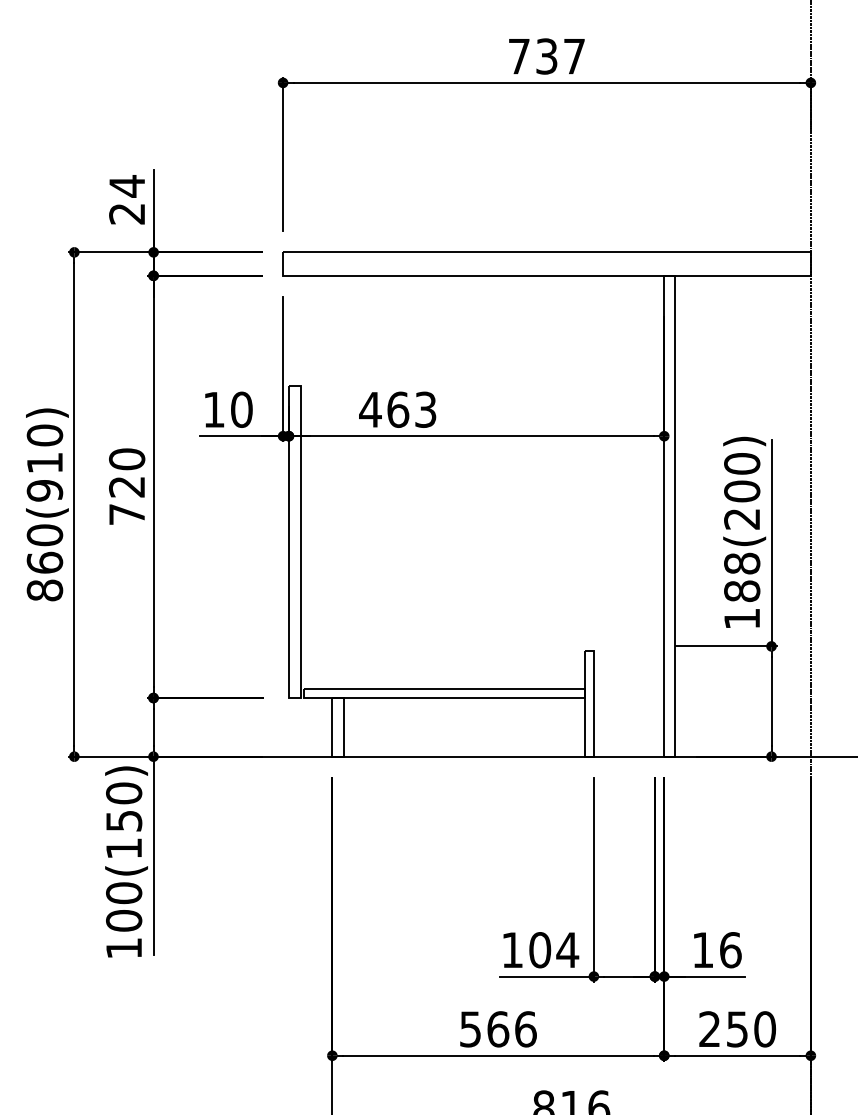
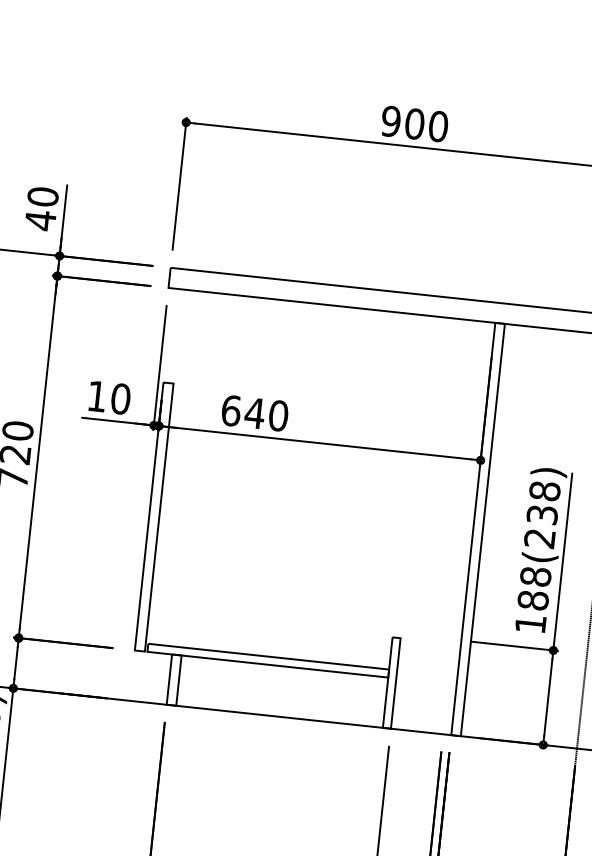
text: (546, 56) -> (414, 124), 737 -> 900
text: (127, 200) -> (42, 209), 24 -> 40
text: (397, 409) -> (254, 413), 463 -> 640
text: (742, 477) -> (543, 502), 188(200) -> 188(238)

